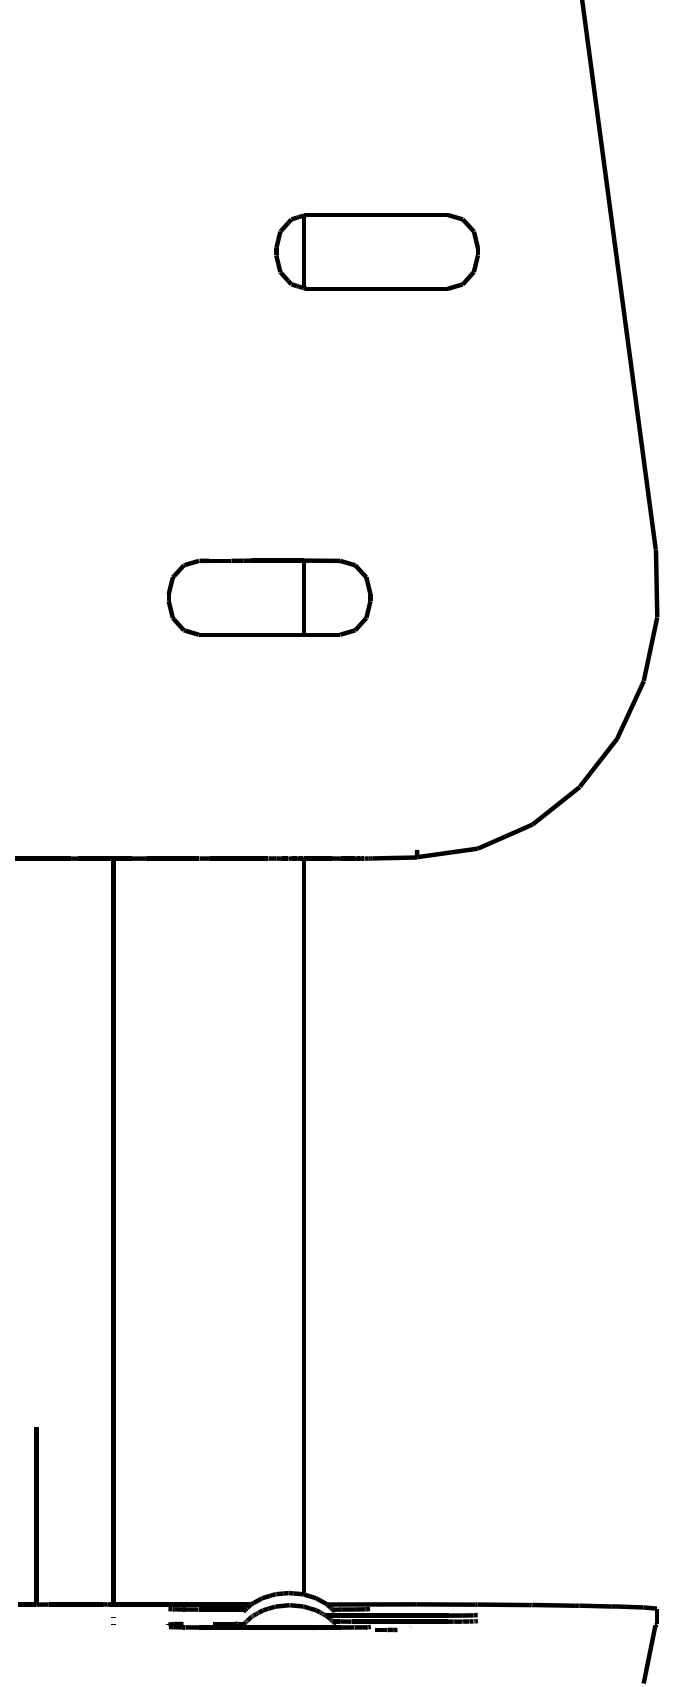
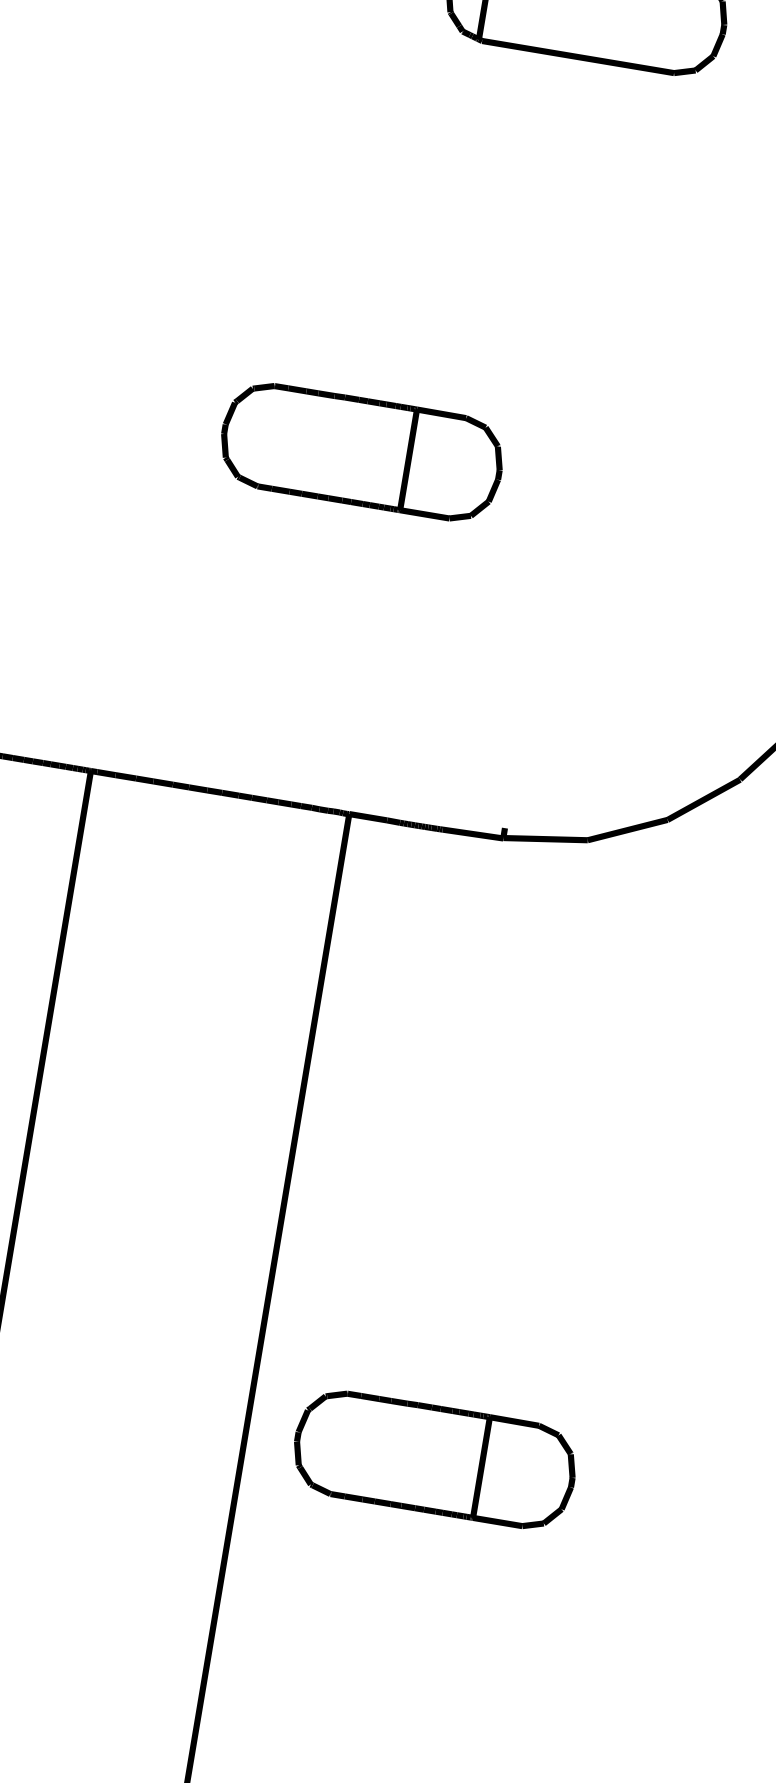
part: (442, 1310) -> (434, 1459), added

